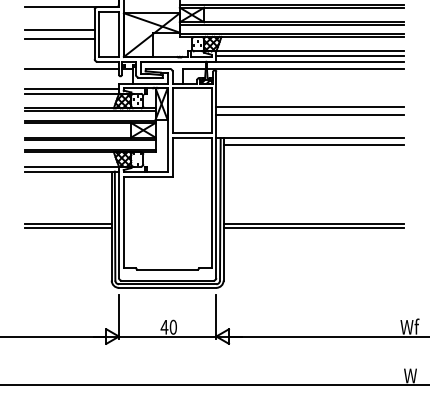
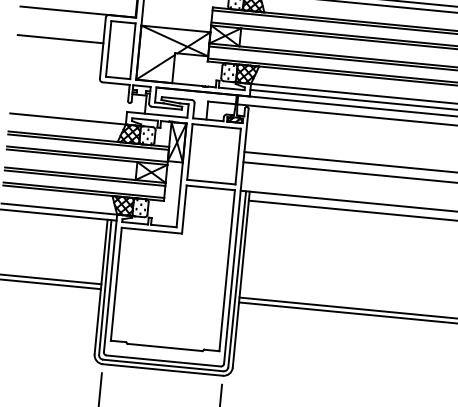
line: (59, 38) -> (58, 49), removed
line: (72, 68) -> (71, 87), removed
line: (72, 88) -> (69, 112), removed

